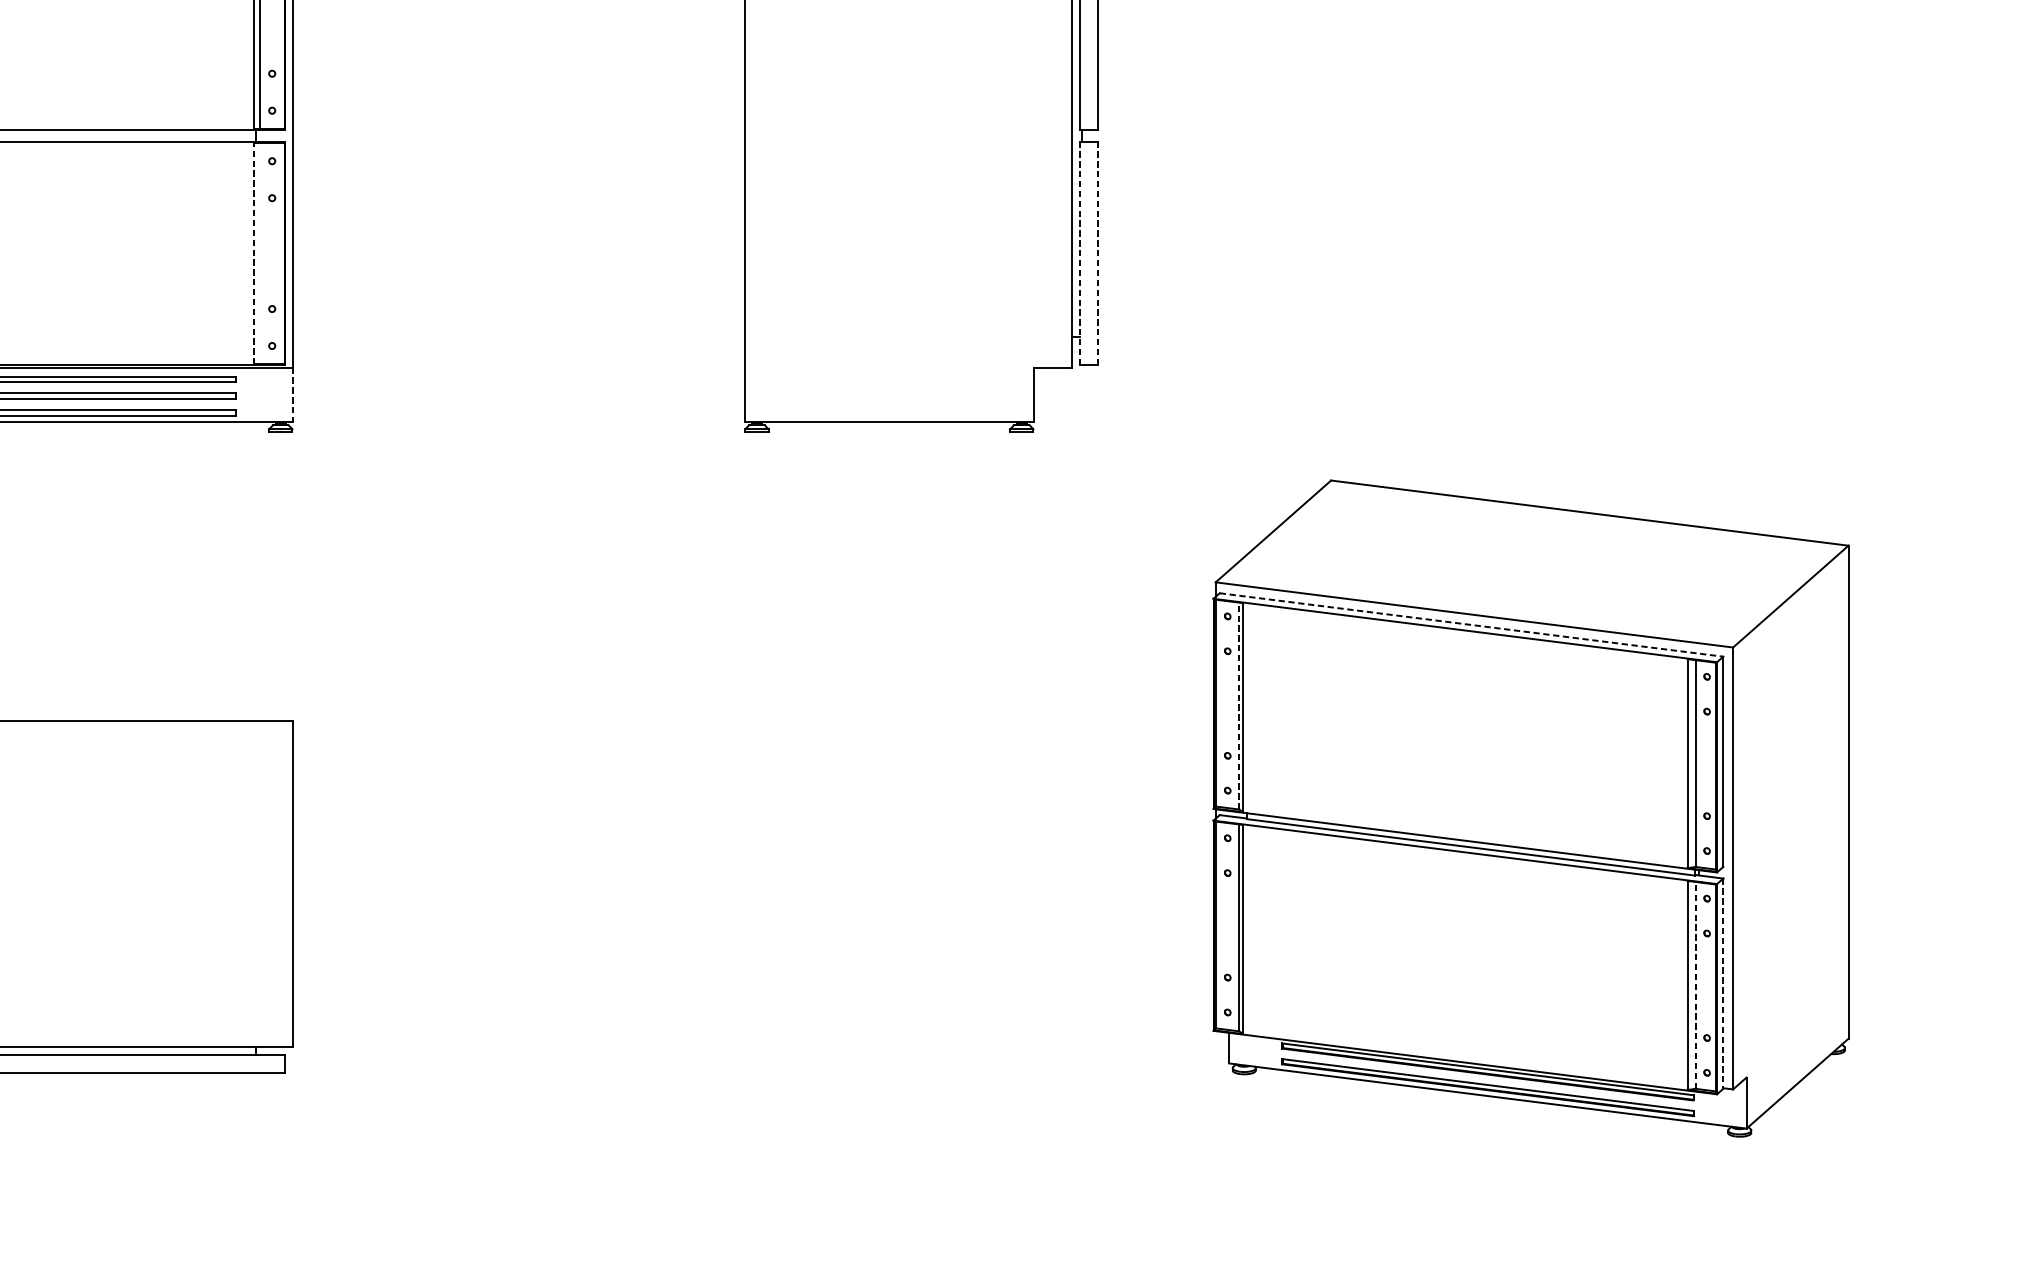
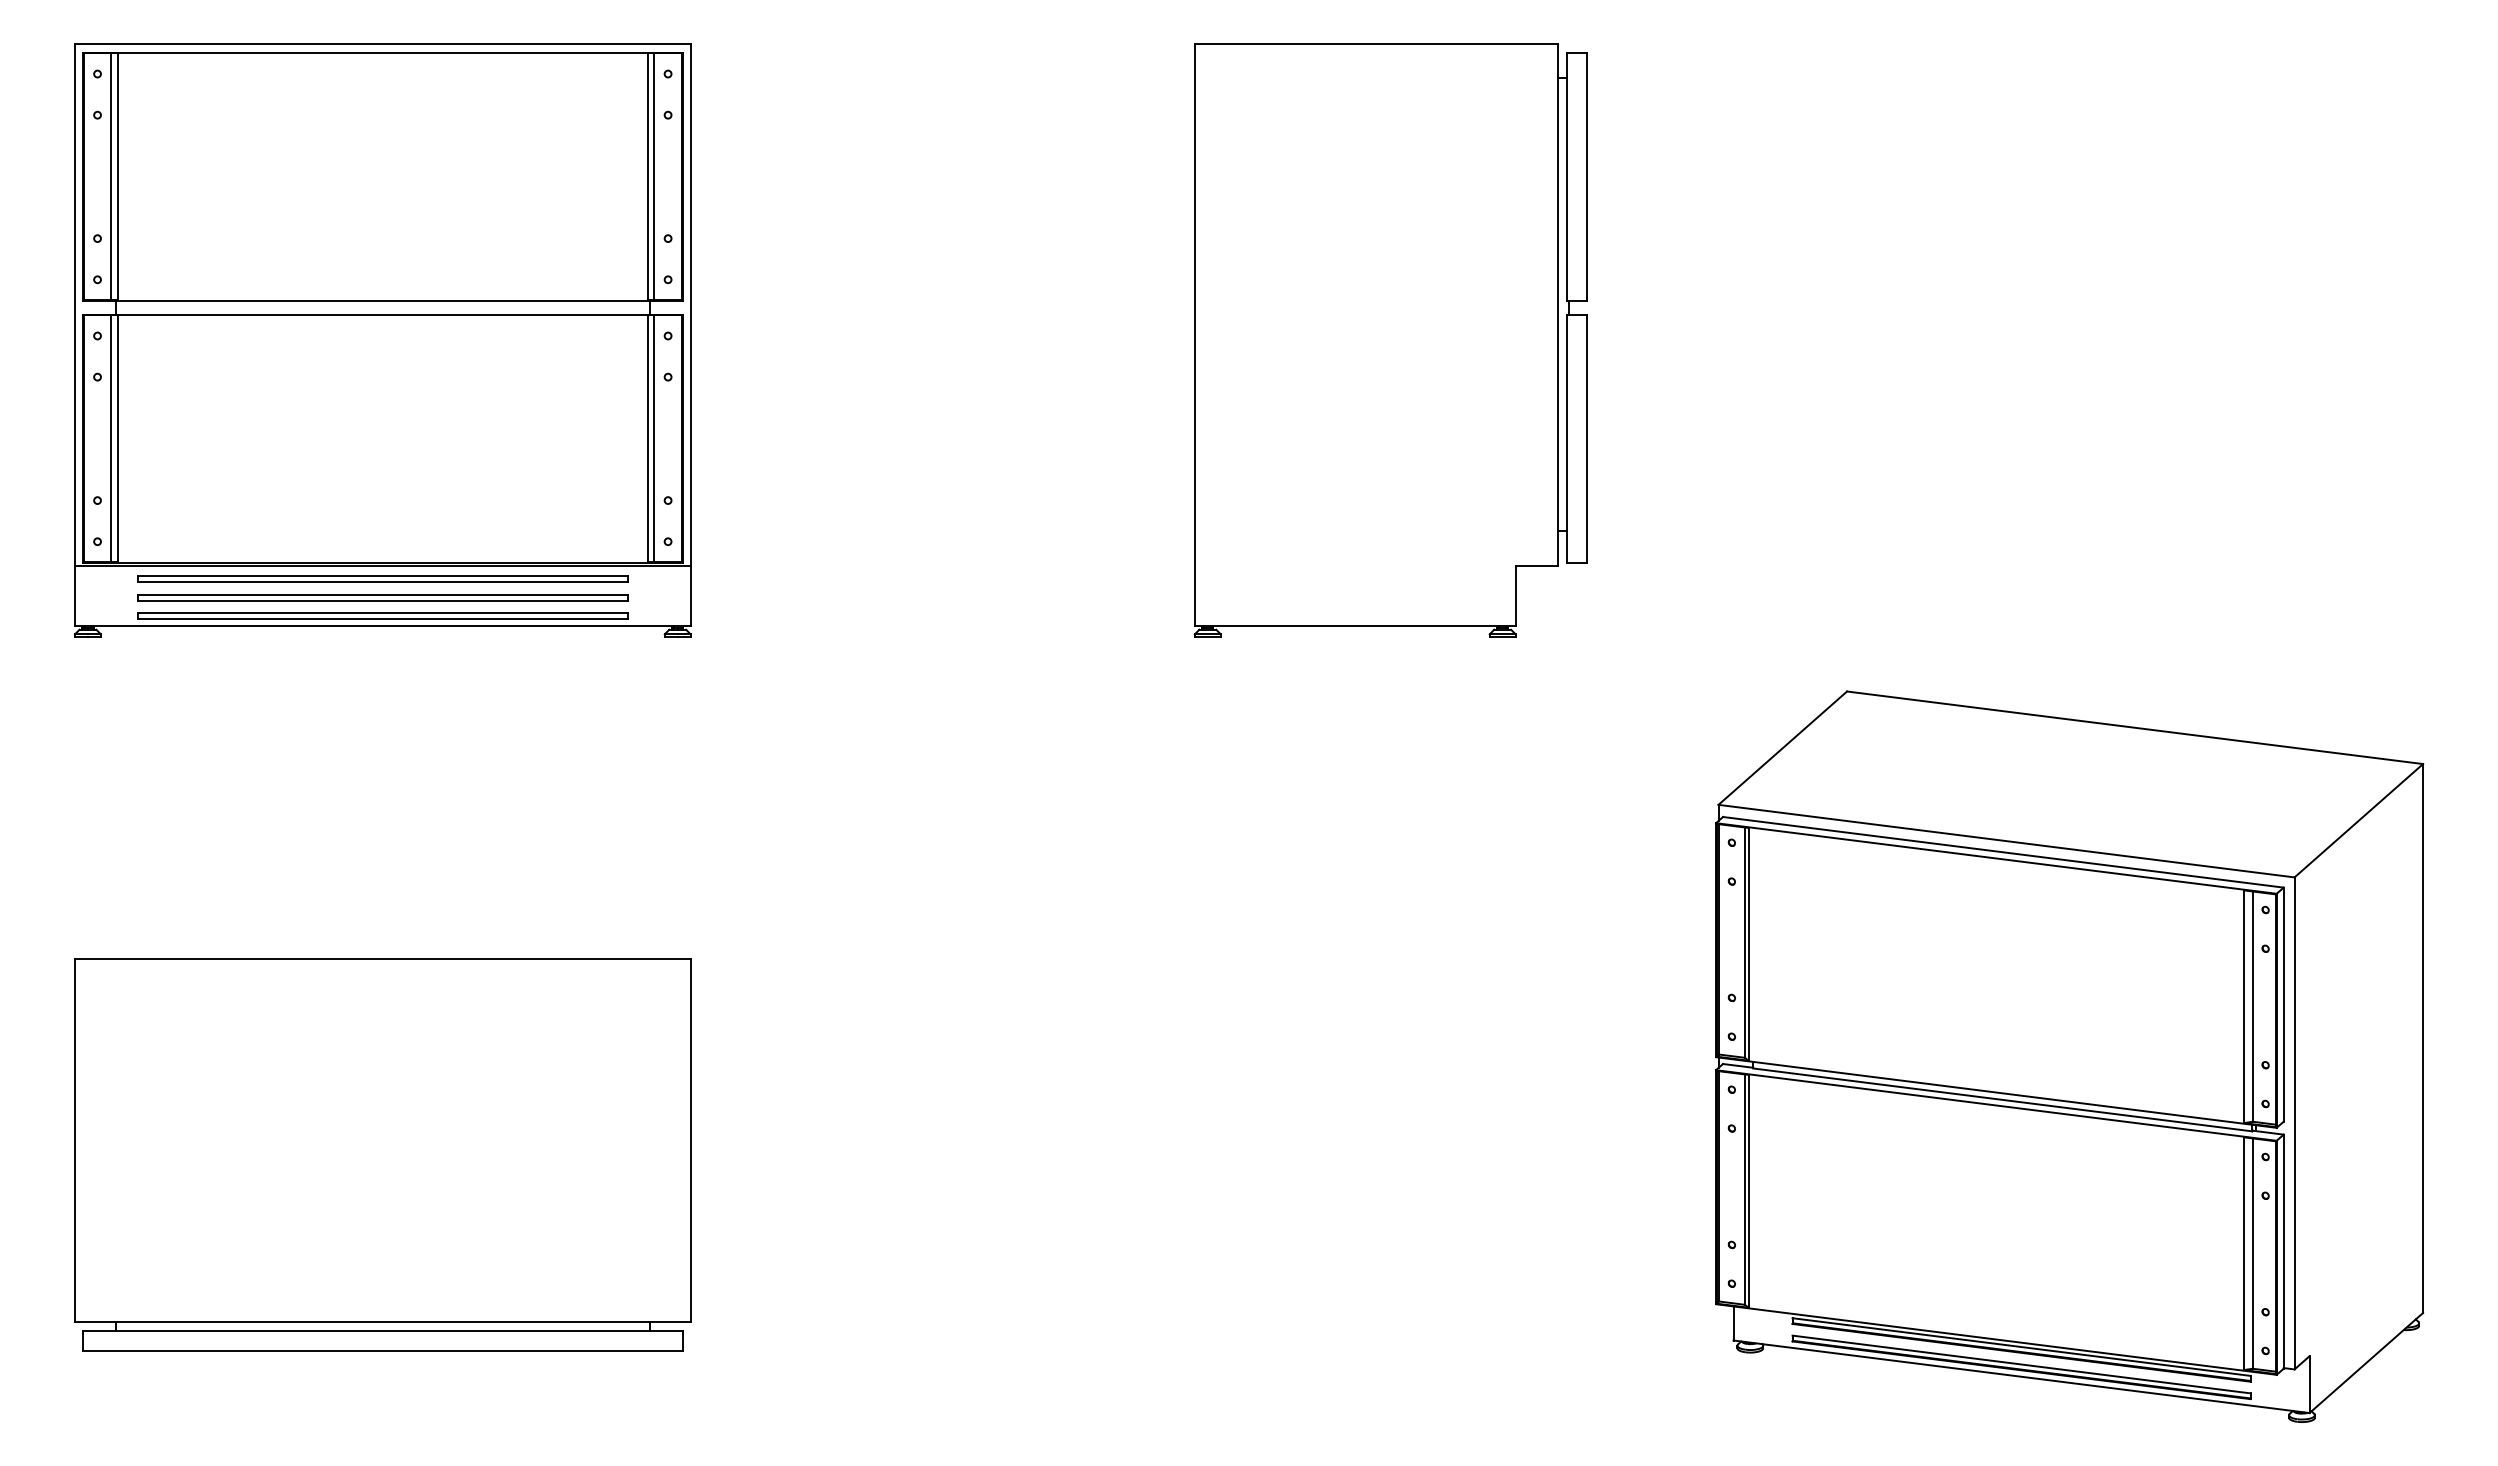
line: (253, 253) -> (647, 438), dashed -> solid
line: (259, 253) -> (654, 438), added
line: (1080, 253) -> (1567, 438), dashed -> solid
line: (1098, 253) -> (1587, 438), dashed -> solid
line: (292, 395) -> (690, 596), dashed -> solid
line: (1471, 625) -> (2003, 852), dashed -> solid
line: (1239, 705) -> (1744, 942), dashed -> solid
line: (1723, 984) -> (2283, 1252), dashed -> solid
line: (1695, 985) -> (2252, 1253), dashed -> solid

